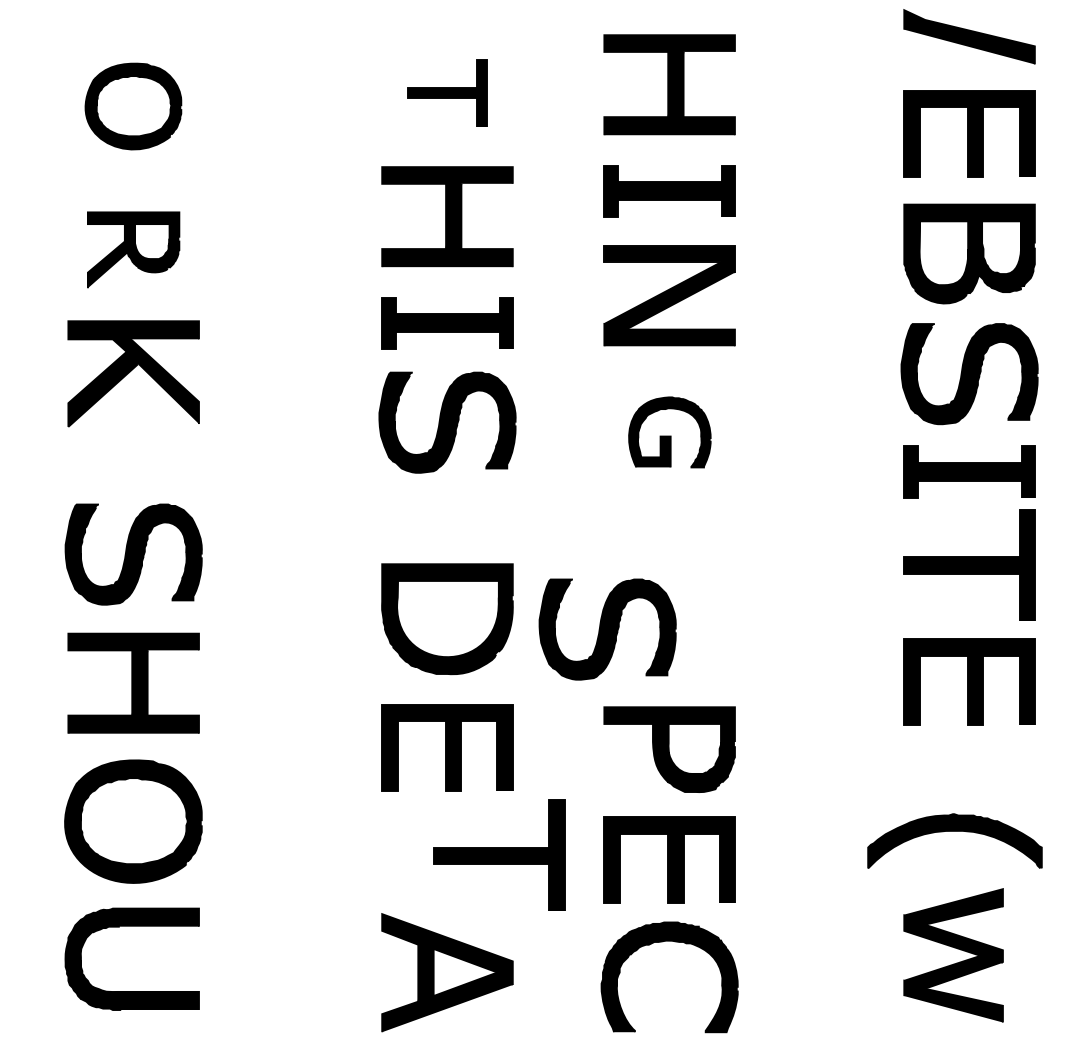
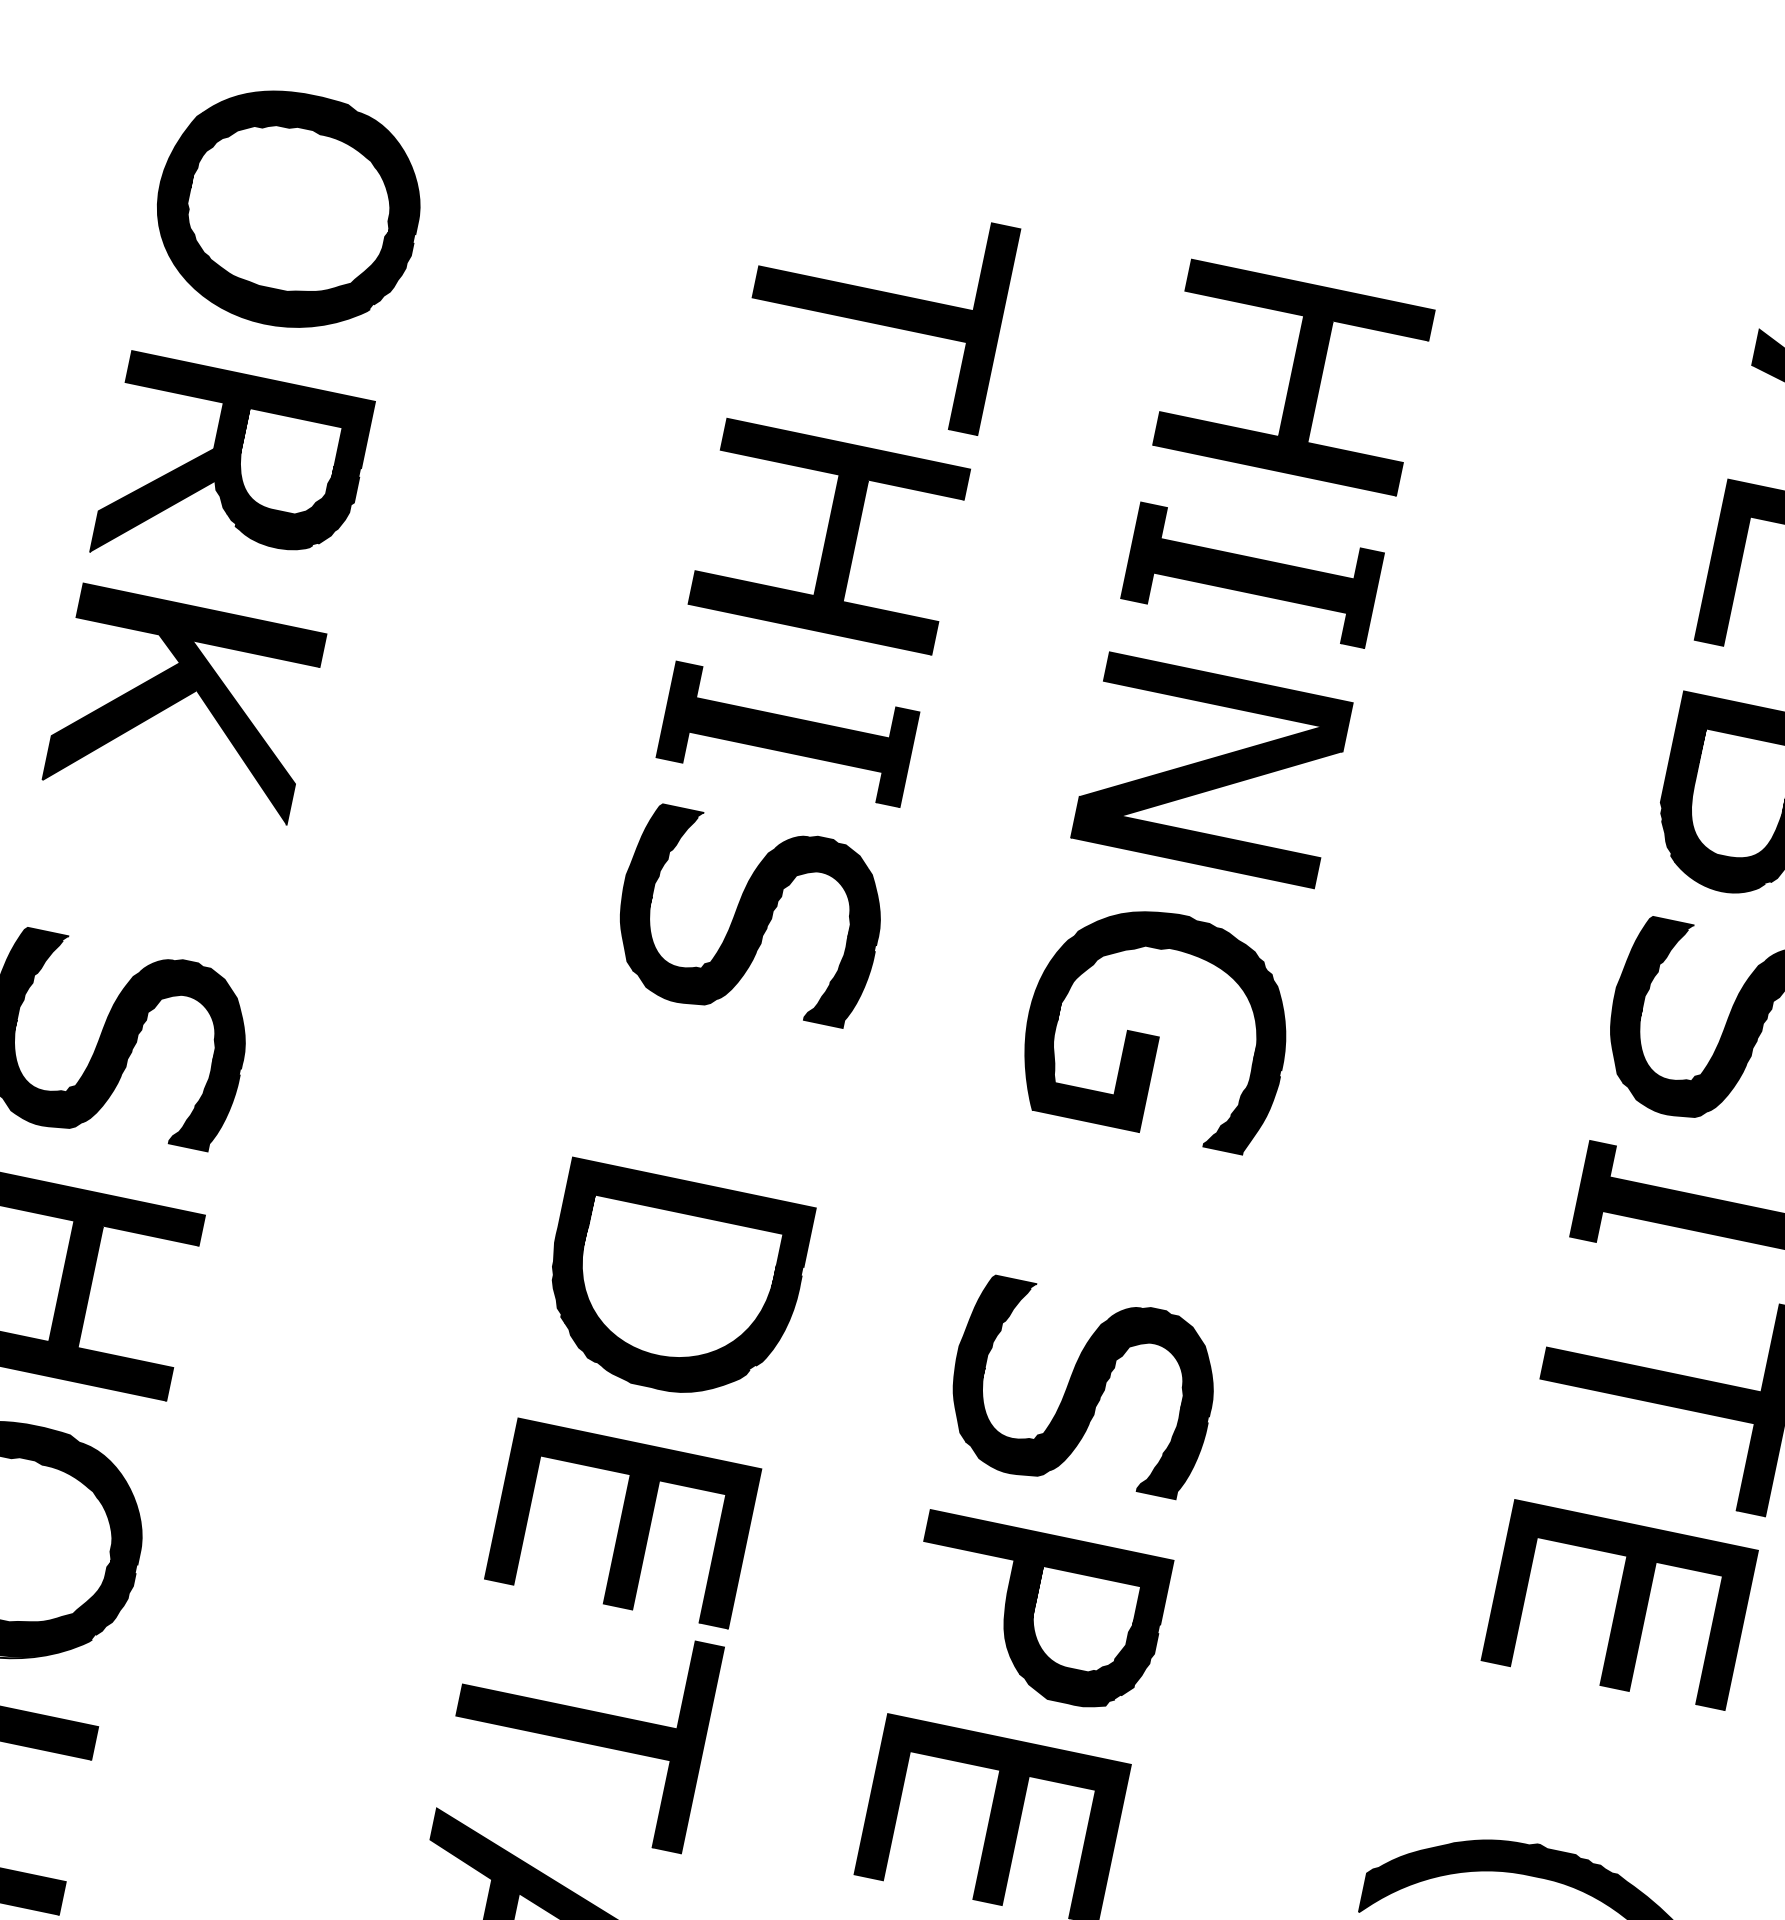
part: (447, 92) -> (877, 305), size x1.67
part: (133, 106) -> (288, 209), size x1.43
part: (133, 249) -> (232, 475), size x1.43
part: (669, 432) -> (1158, 1024), size x1.67
part: (607, 629) -> (1082, 1390), moved
part: (499, 854) -> (581, 1722), moved

